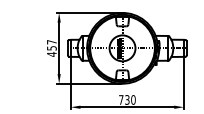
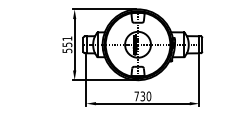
text: (51, 48) -> (67, 44), 457 -> 551

